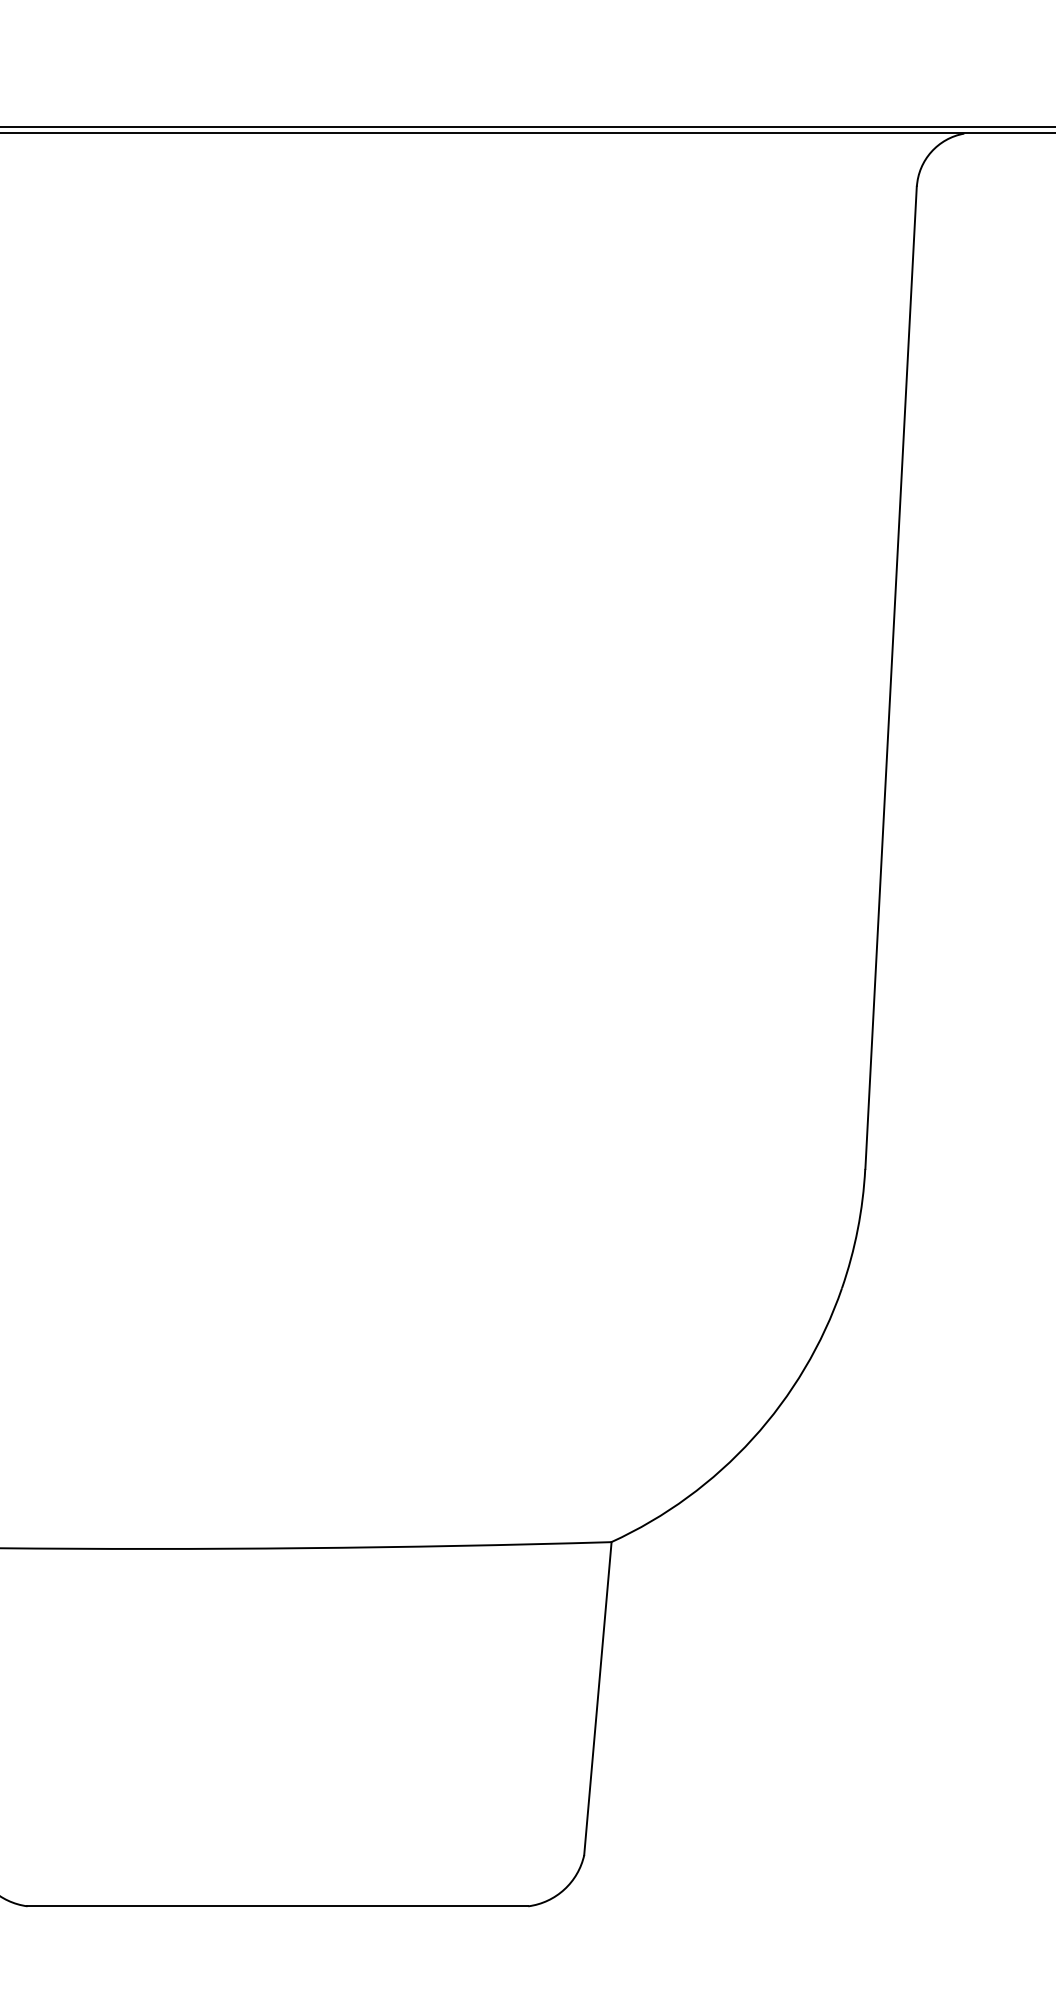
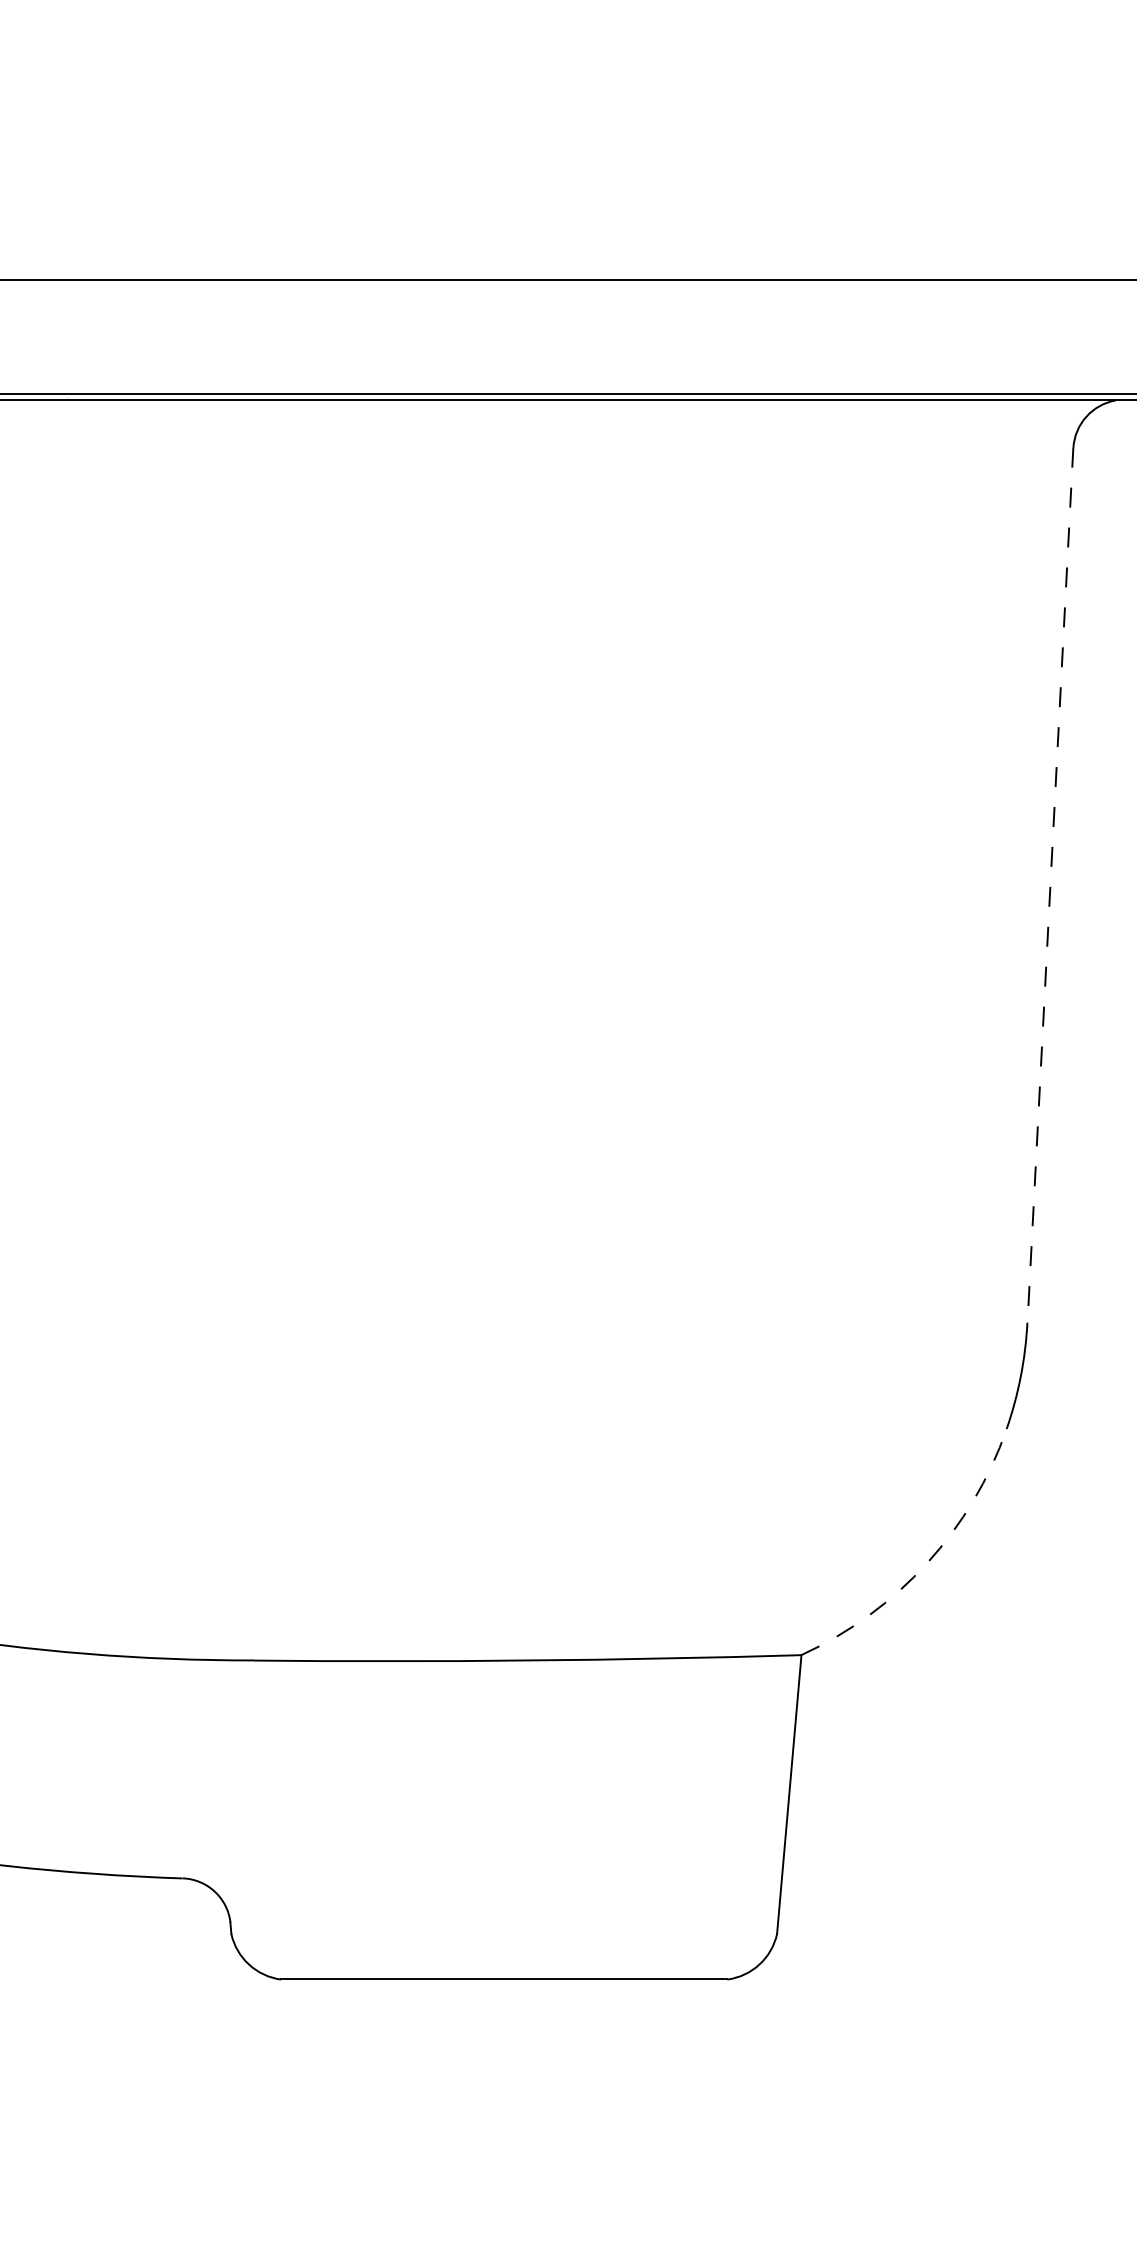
line: (891, 678) -> (1050, 885), solid -> dashed
arc: (753, 1439) -> (927, 1563), solid -> dashed

